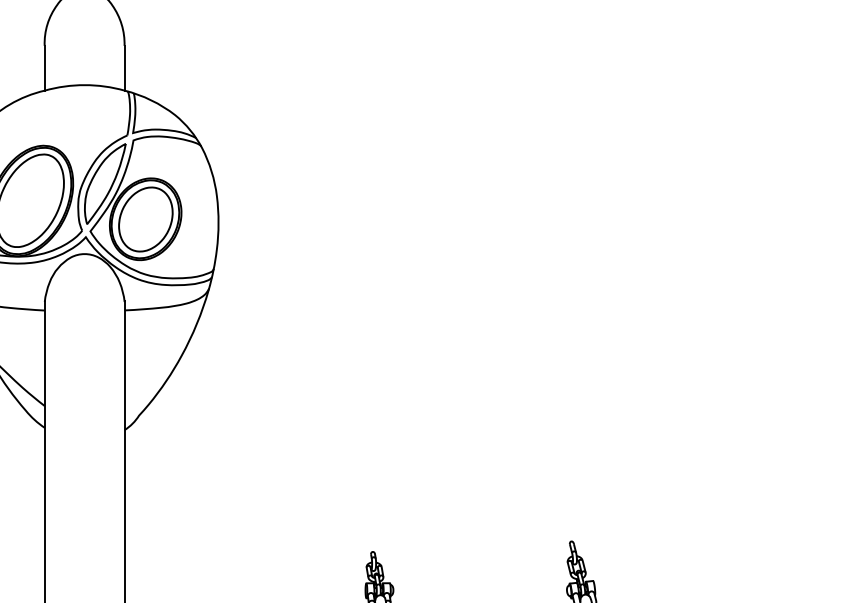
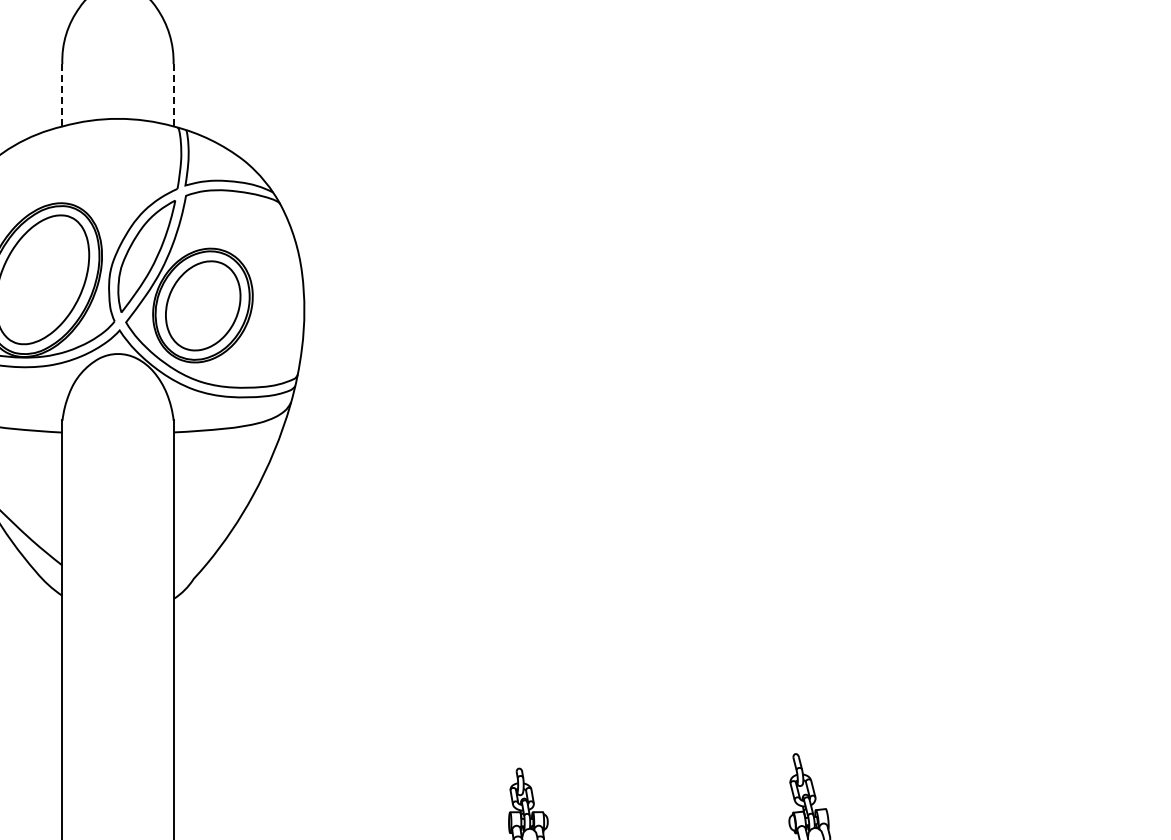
line: (44, 68) -> (62, 95), solid -> dashed
line: (124, 68) -> (173, 95), solid -> dashed

